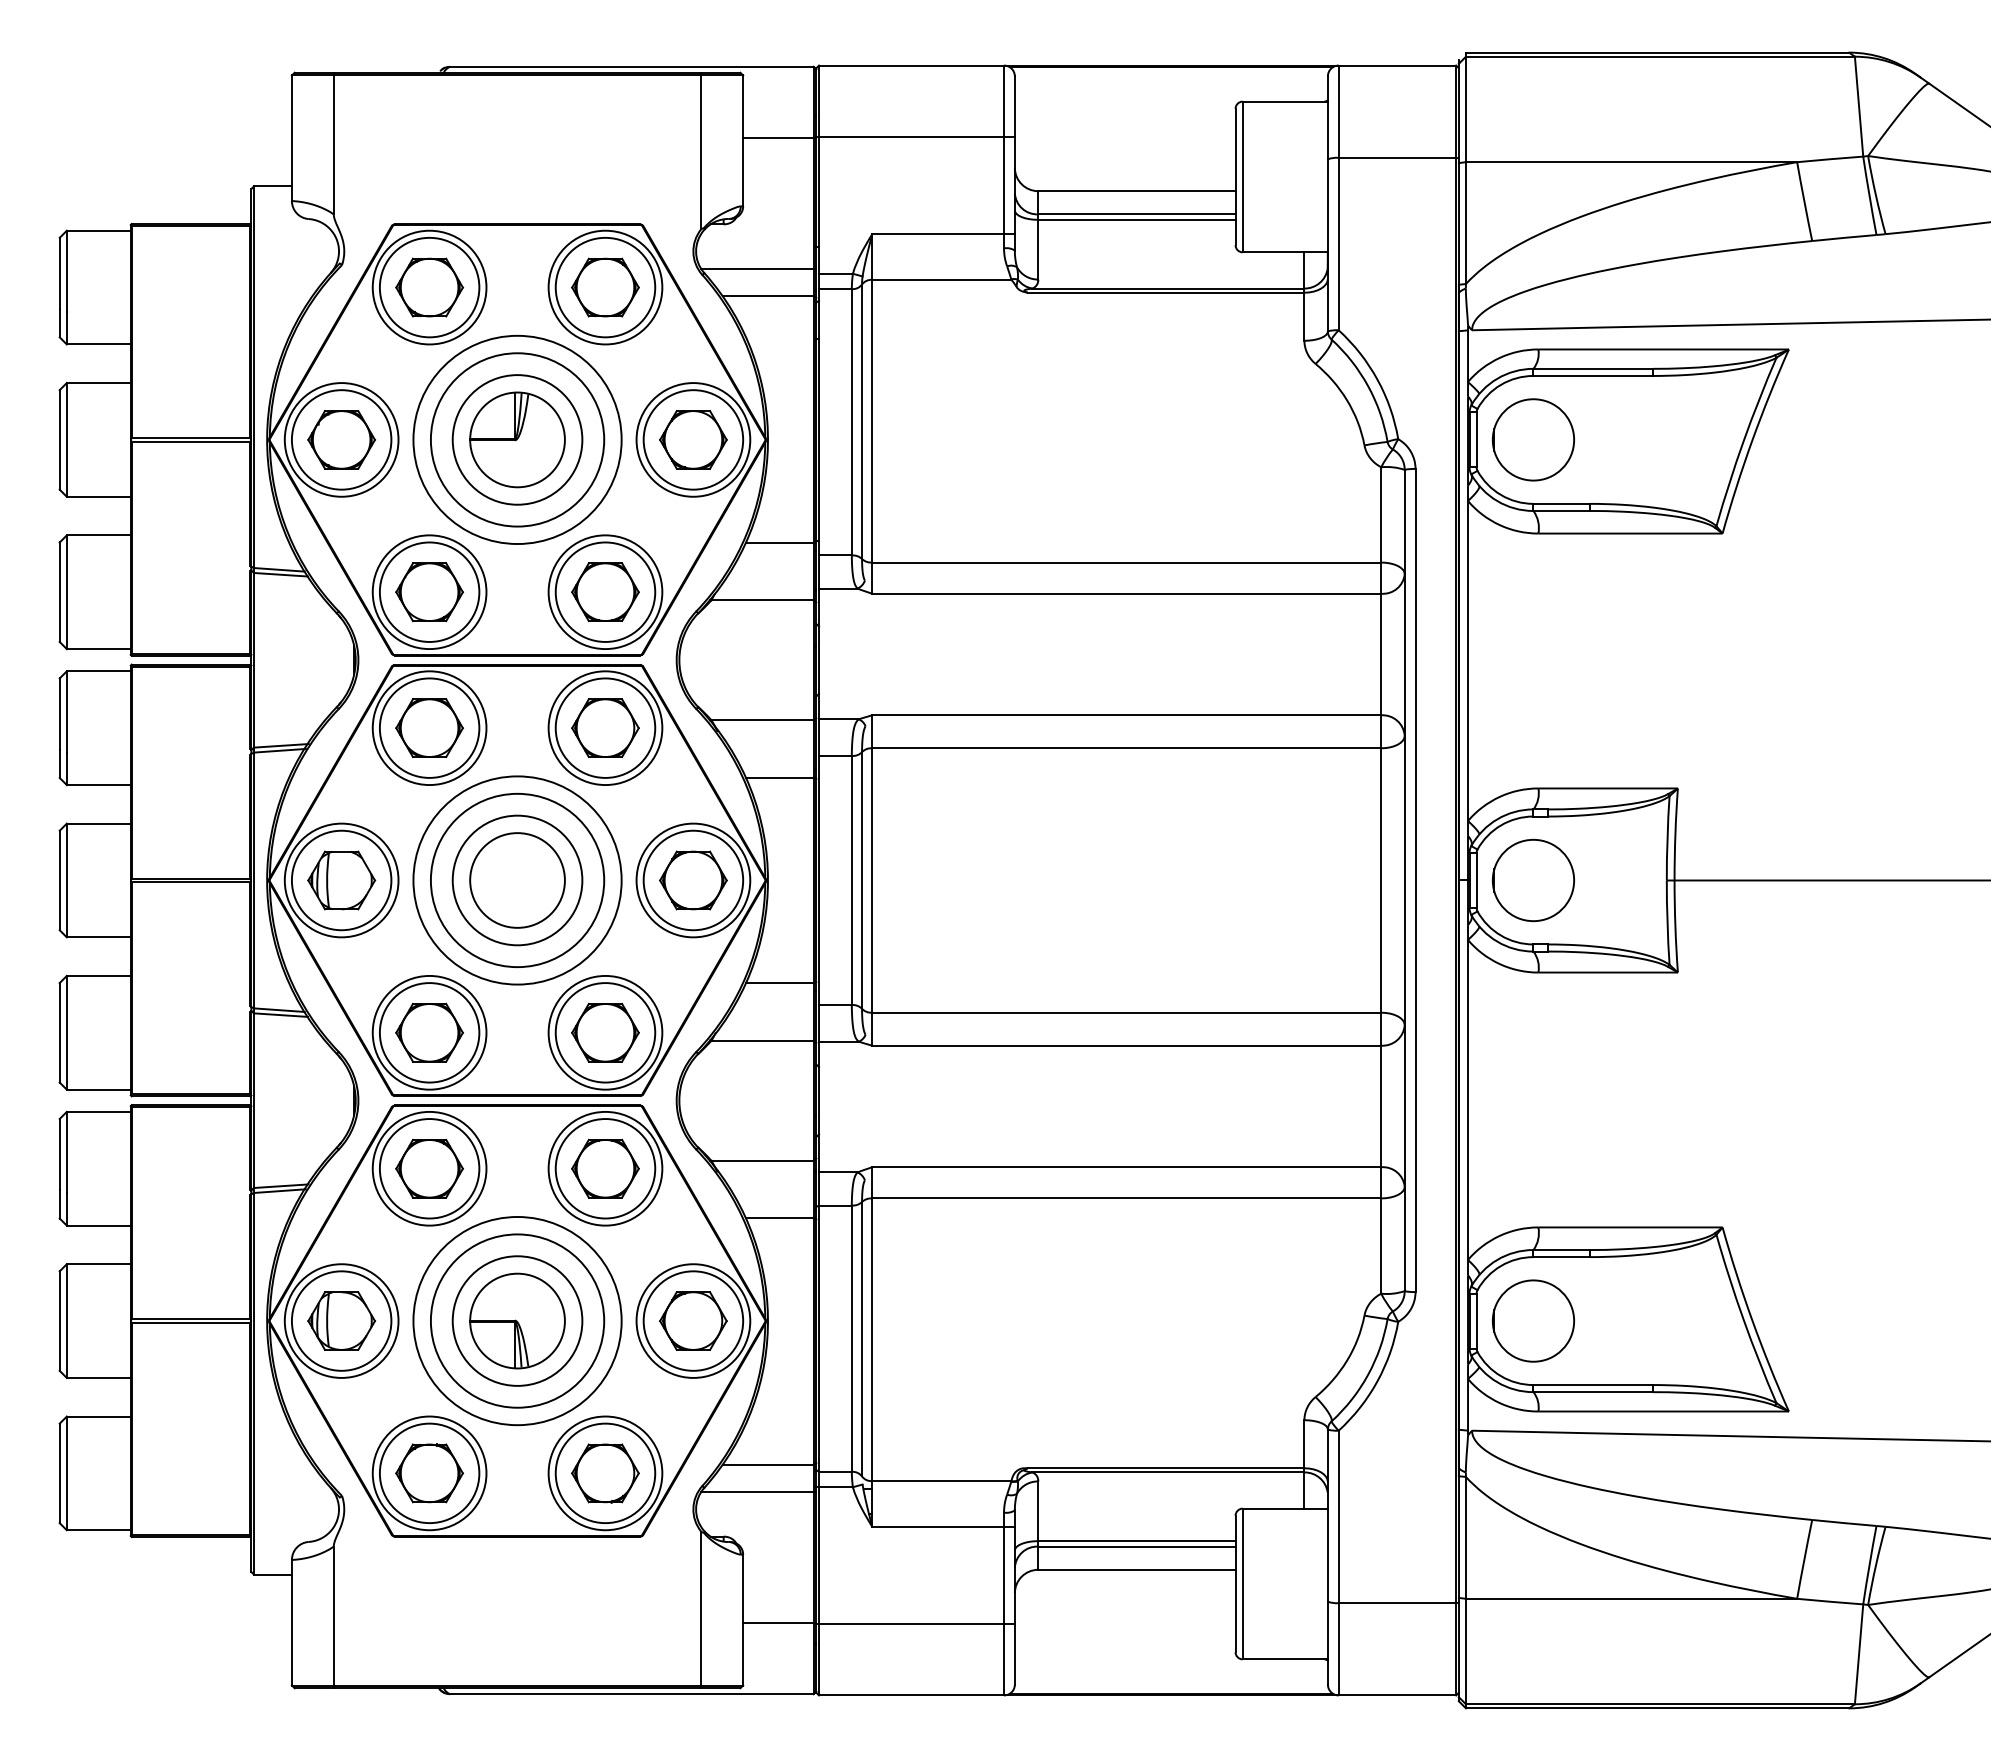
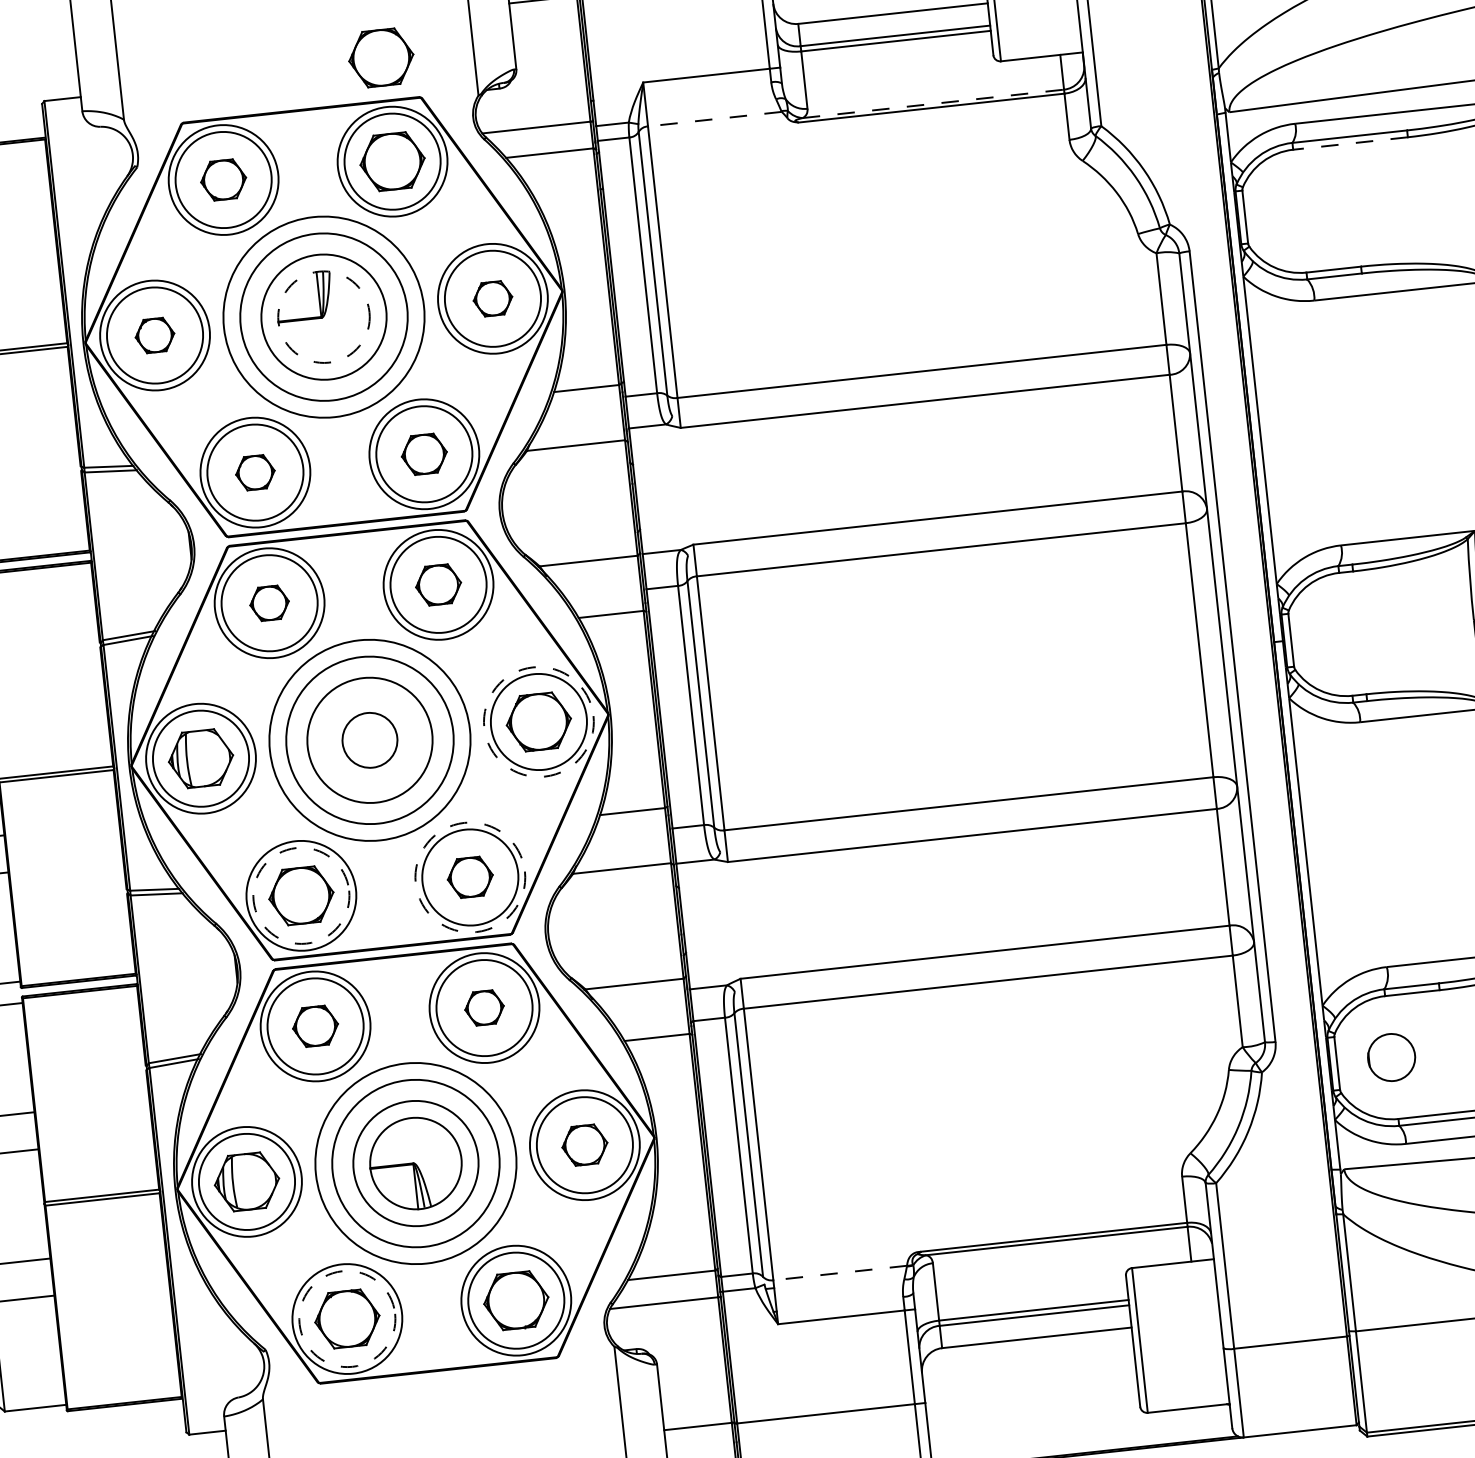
part: (605, 179) -> (381, 57), added
line: (941, 279) -> (714, 118), solid -> dashed
part: (429, 287) -> (223, 179), size x0.7
line: (1168, 288) -> (933, 103), solid -> dashed
line: (1593, 375) -> (1350, 143), solid -> dashed
part: (341, 439) -> (154, 335), size x0.6
circle: (517, 439) -> (323, 316), solid -> dashed
part: (693, 439) -> (492, 298), size x0.6
circle: (1532, 439) -> (1298, 210), removed
part: (429, 592) -> (255, 472), size x0.6
part: (605, 592) -> (424, 454), size x0.7
part: (429, 728) -> (269, 603), size x0.6
part: (605, 728) -> (438, 585), size x0.7
circle: (1532, 879) -> (1344, 633), removed
circle: (517, 880) -> (369, 740), size x0.6
circle: (693, 880) -> (538, 722), solid -> dashed
circle: (429, 1032) -> (301, 895), solid -> dashed
circle: (605, 1032) -> (470, 877), solid -> dashed
part: (605, 1032) -> (470, 877), size x0.7
part: (429, 1168) -> (315, 1026), size x0.7
part: (605, 1168) -> (484, 1007), size x0.6
part: (693, 1320) -> (584, 1144), size x0.7
circle: (1532, 1320) -> (1390, 1057), size x0.6
circle: (429, 1473) -> (347, 1319), solid -> dashed
line: (941, 1481) -> (839, 1273), solid -> dashed

